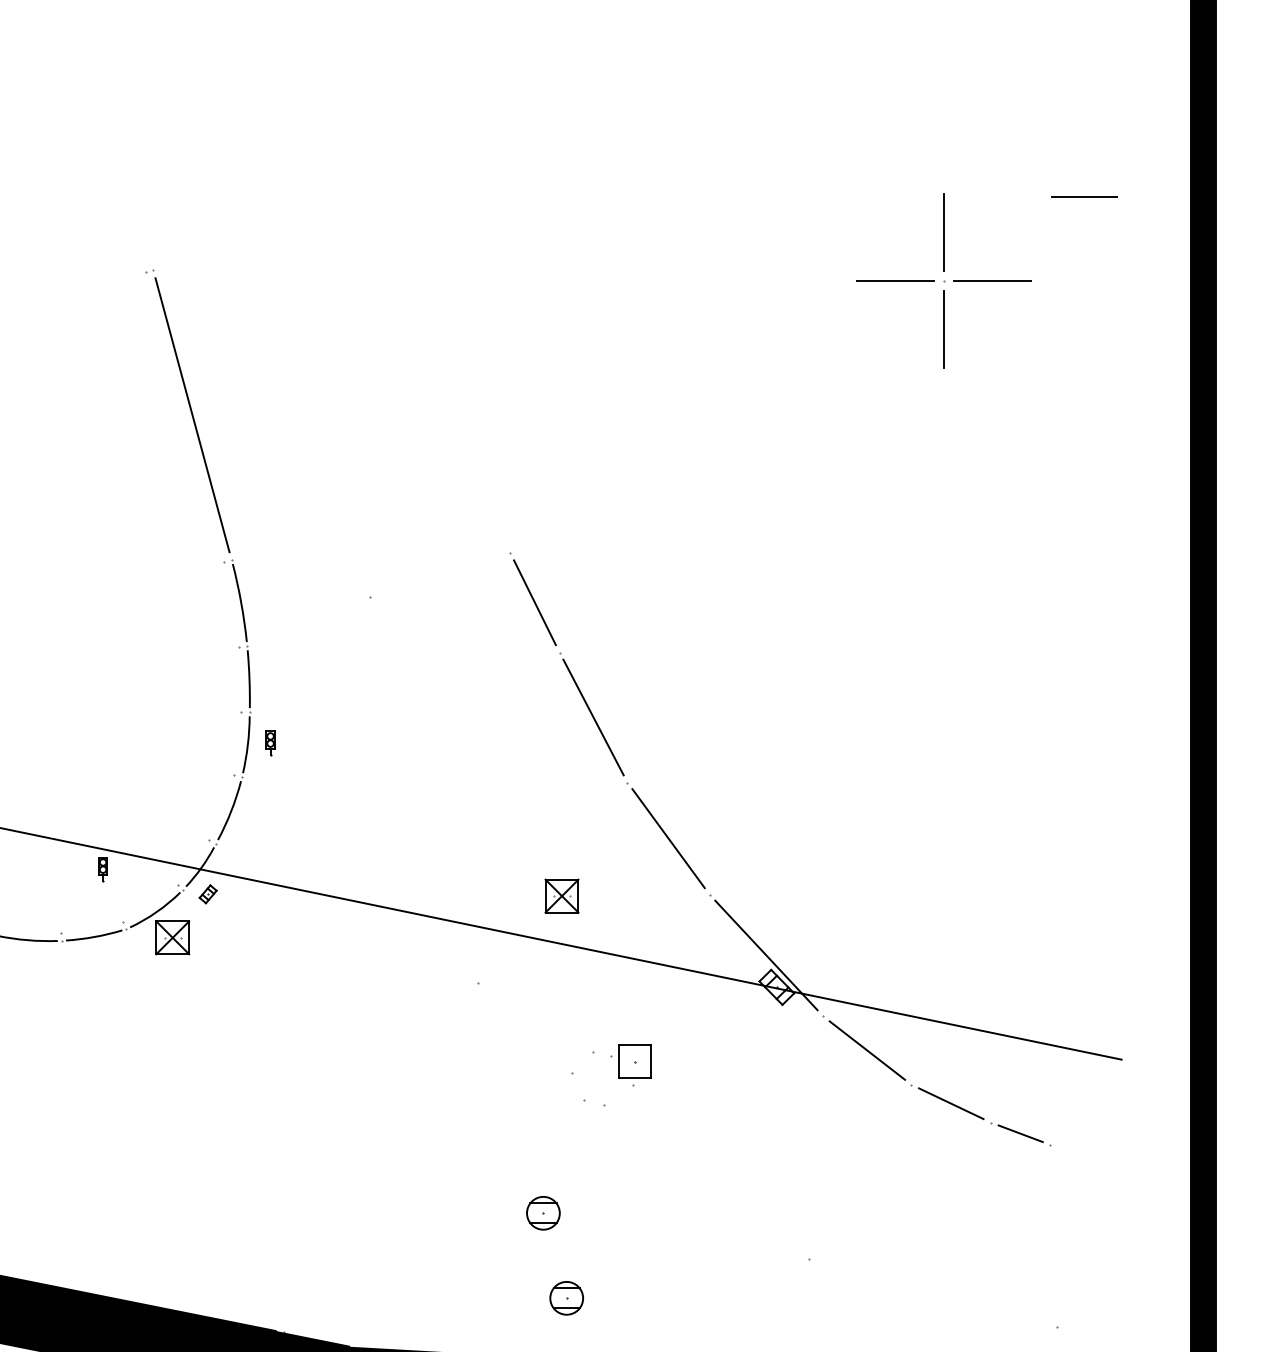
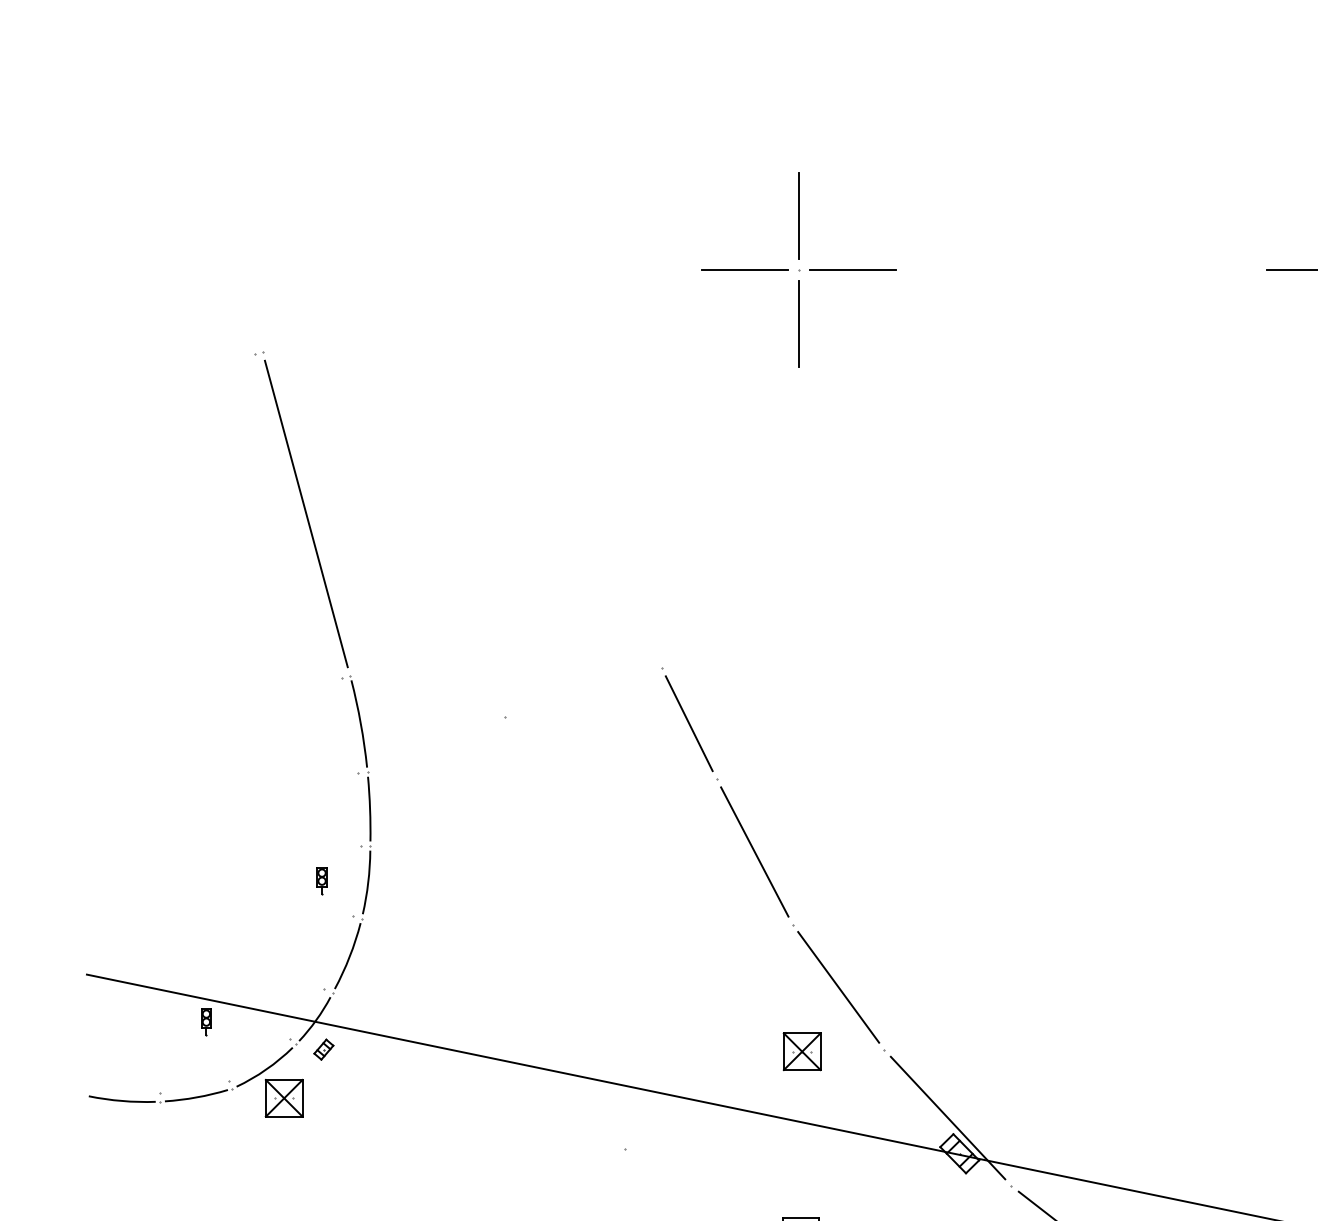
part: (943, 280) -> (798, 269), moved
part: (270, 743) -> (321, 881), moved
part: (561, 895) -> (801, 1050), moved

